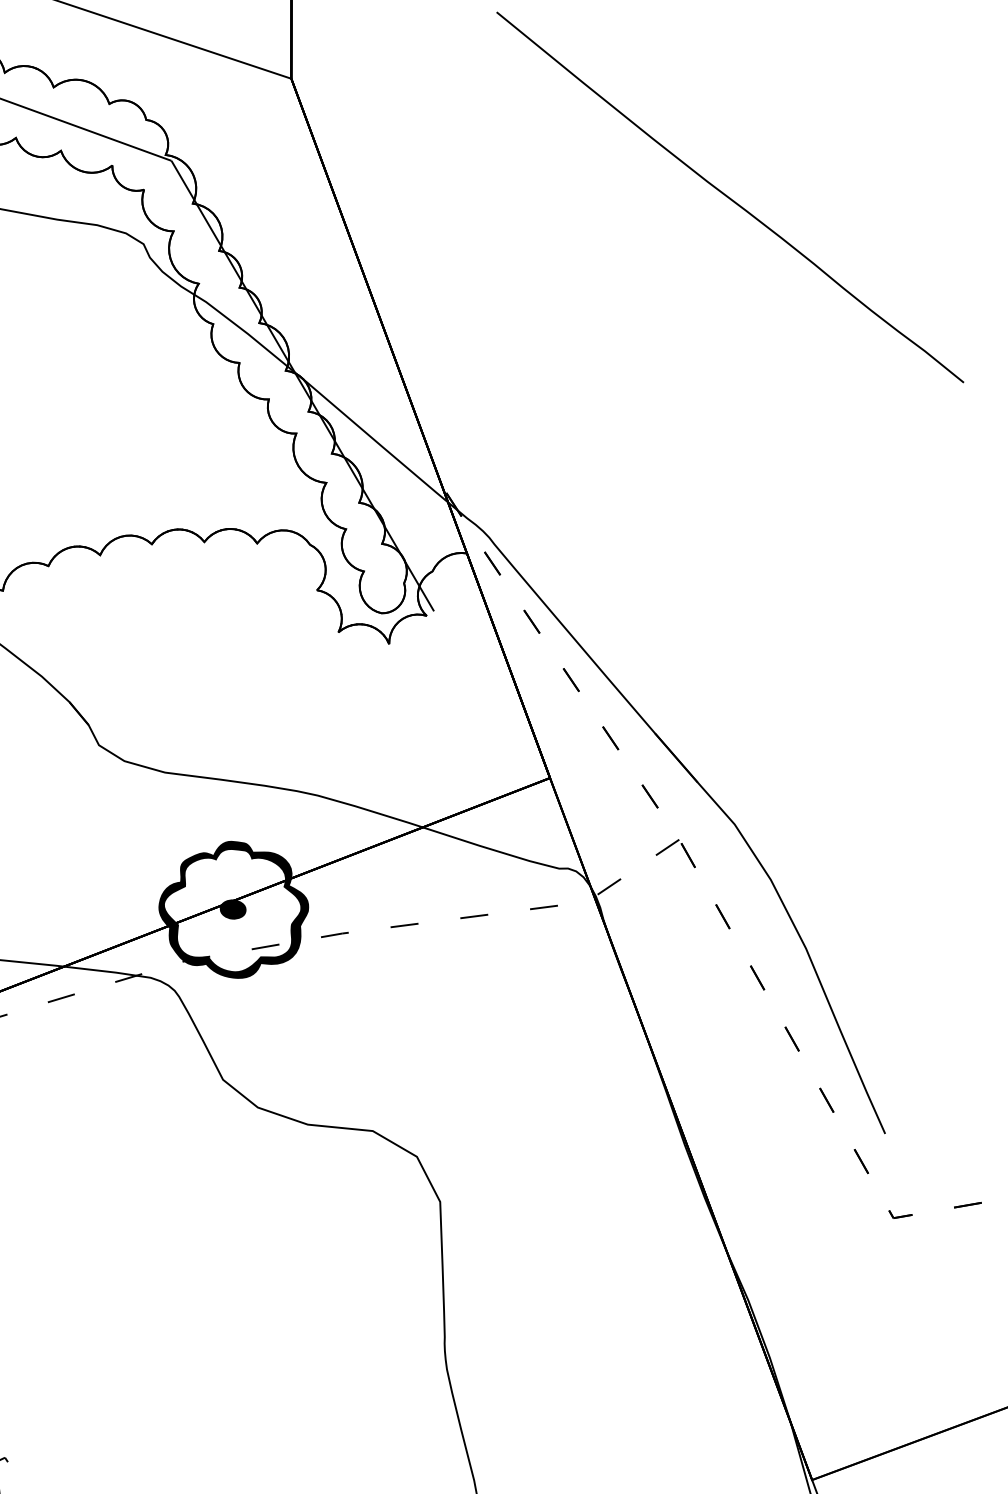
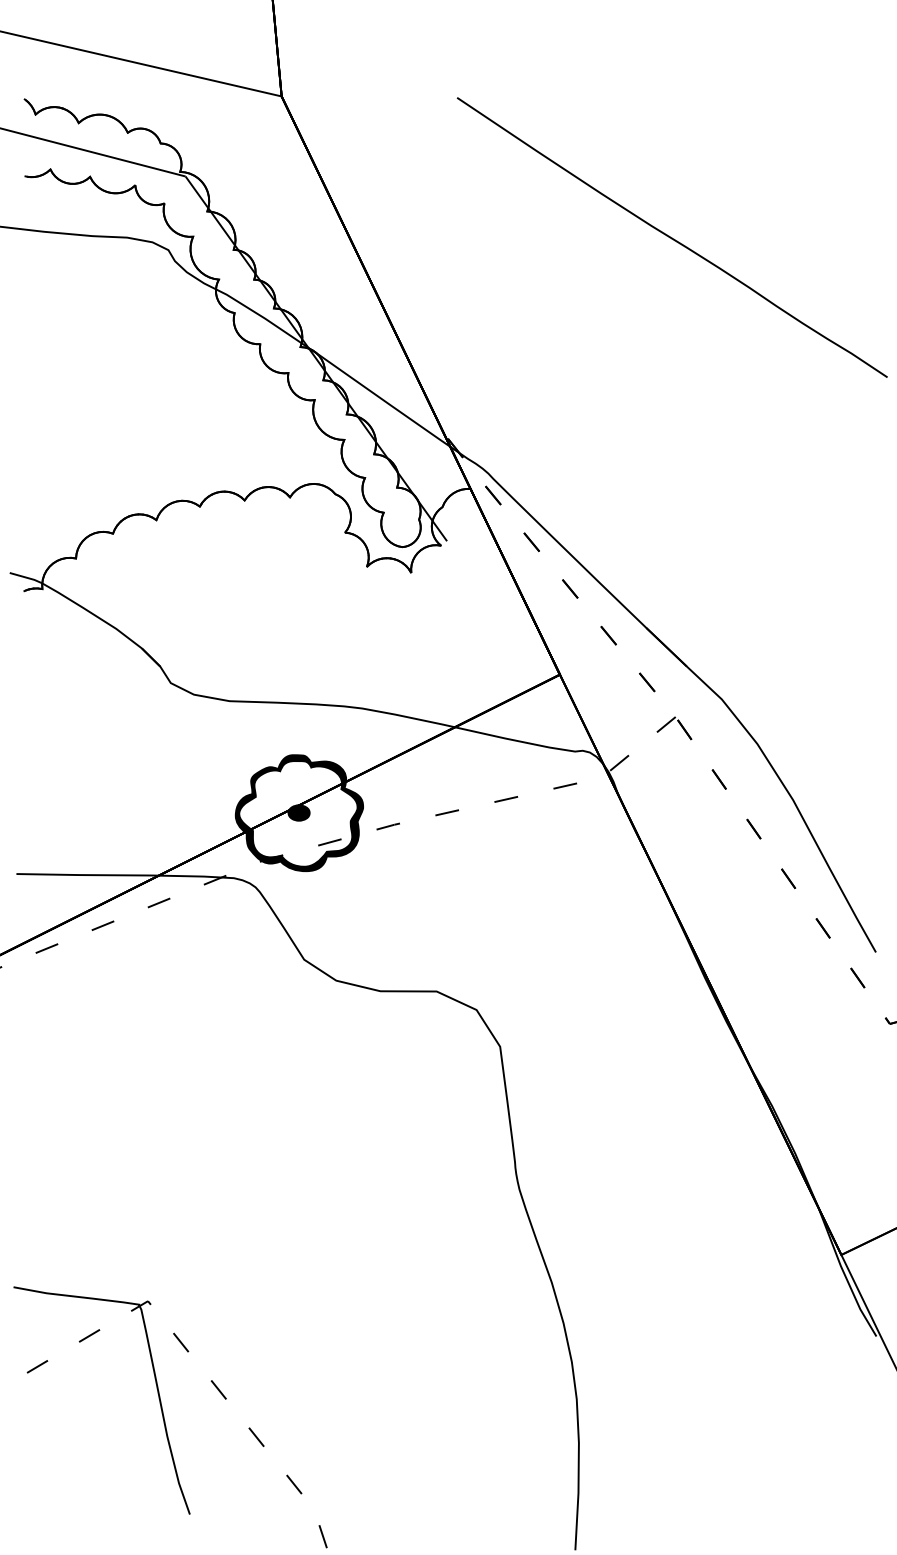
curve: (729, 197) -> (671, 237), moved

